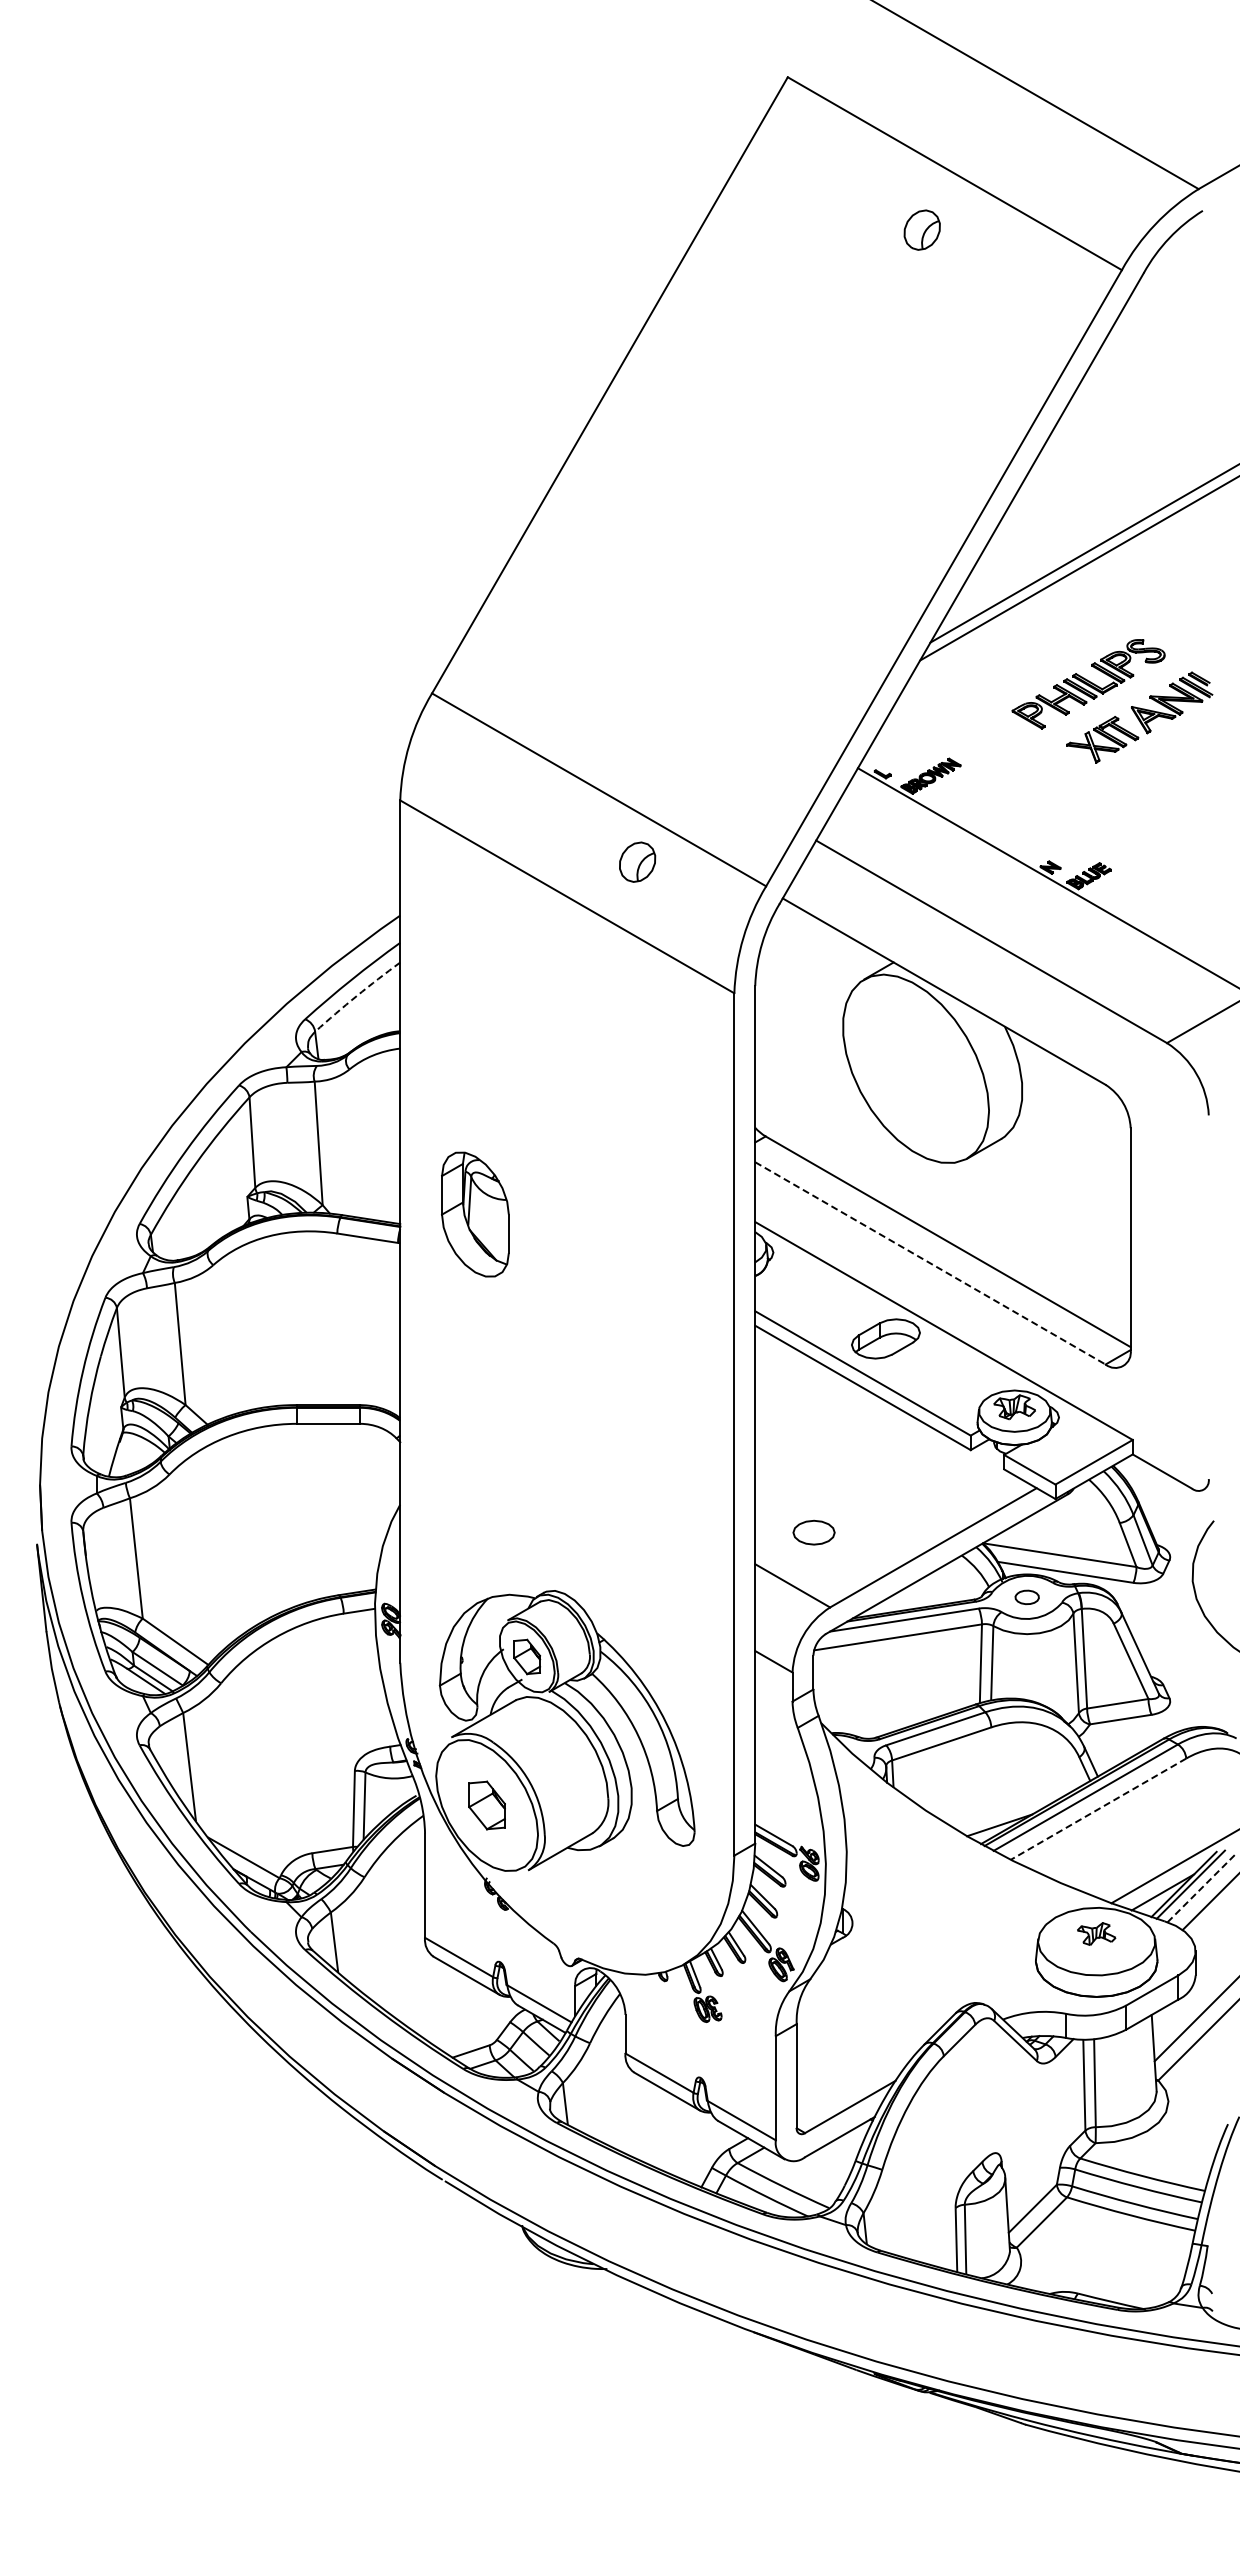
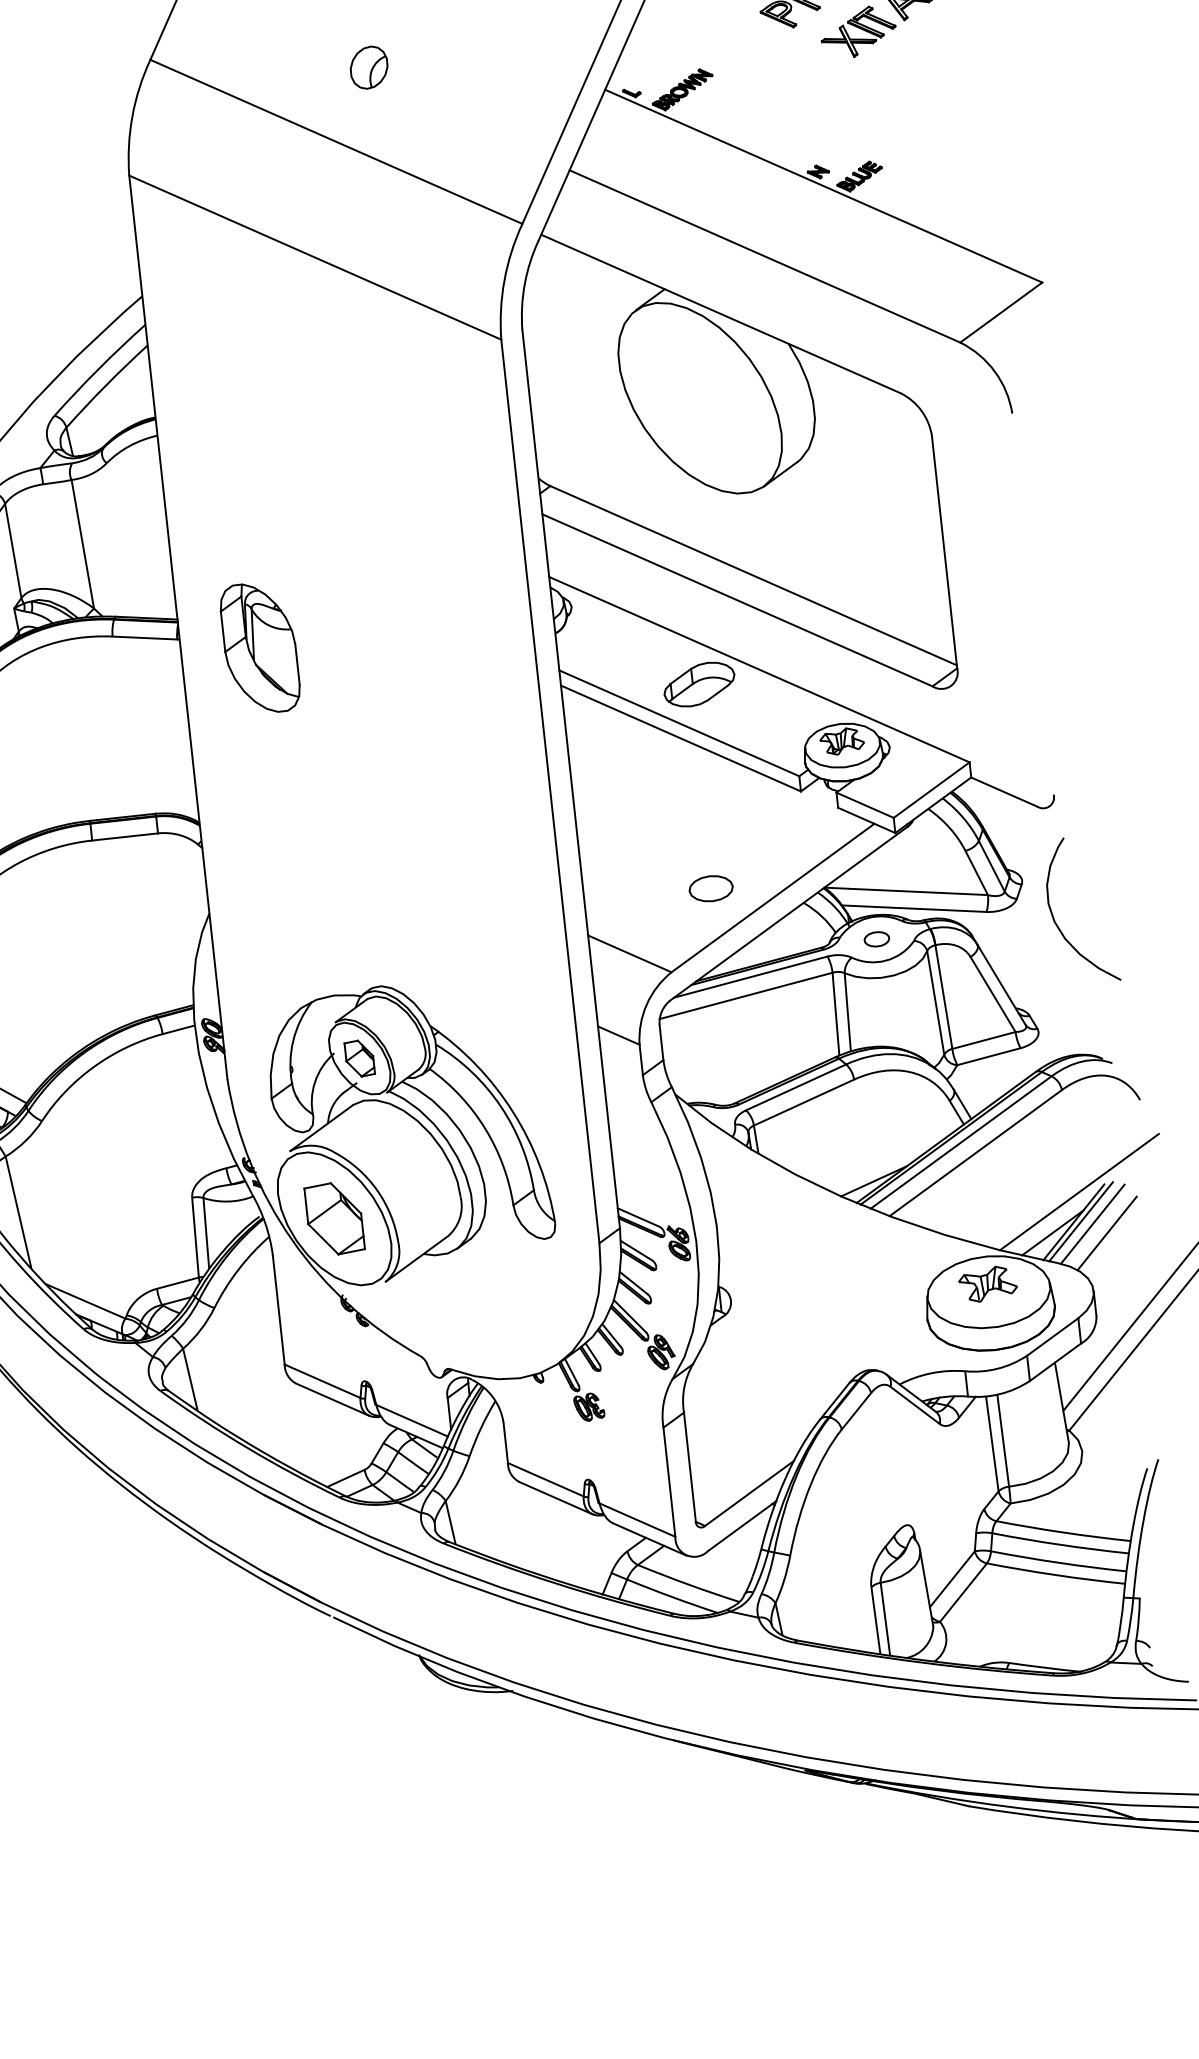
part: (637, 861) -> (368, 66), moved
arc: (356, 996) -> (105, 386), dashed -> solid
part: (475, 1214) -> (260, 648), moved
line: (930, 1263) -> (737, 600), dashed -> solid
part: (813, 1532) -> (710, 888), moved
part: (486, 1805) -> (334, 1218), size x1.43
line: (1098, 1809) -> (975, 1153), dashed -> solid
line: (1201, 1887) -> (1092, 1223), dashed -> solid
part: (1096, 1933) -> (987, 1283), size x1.43

